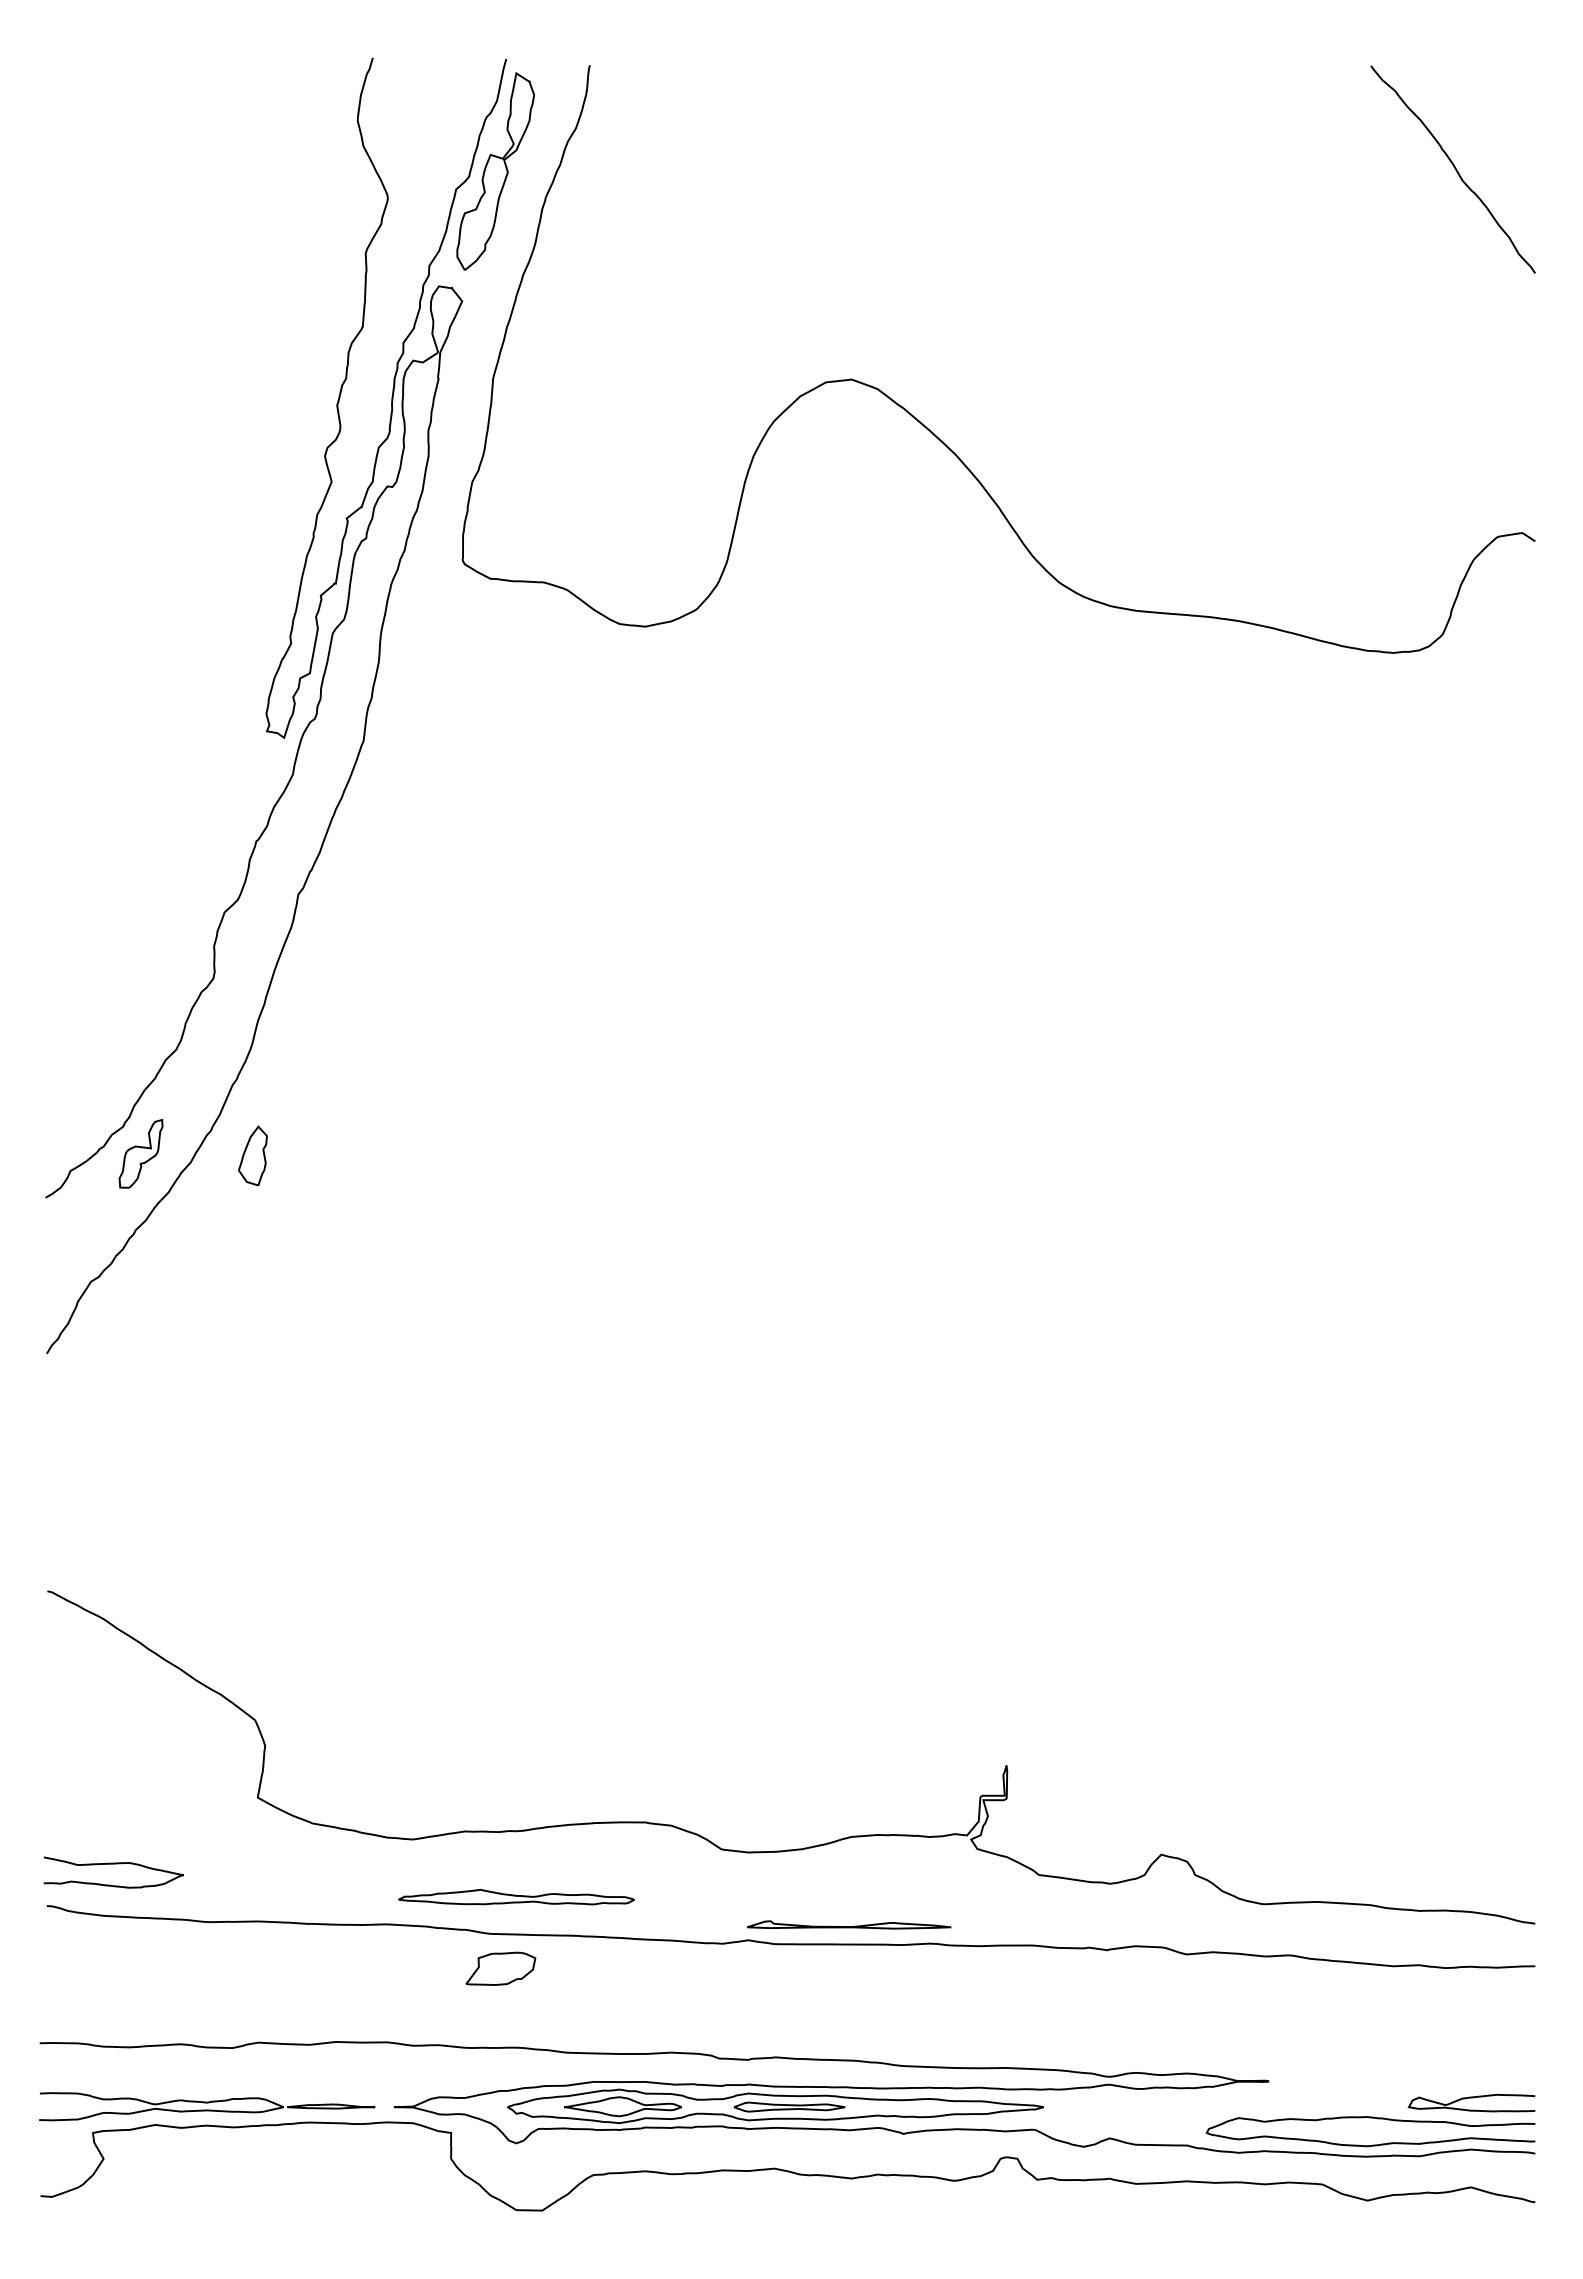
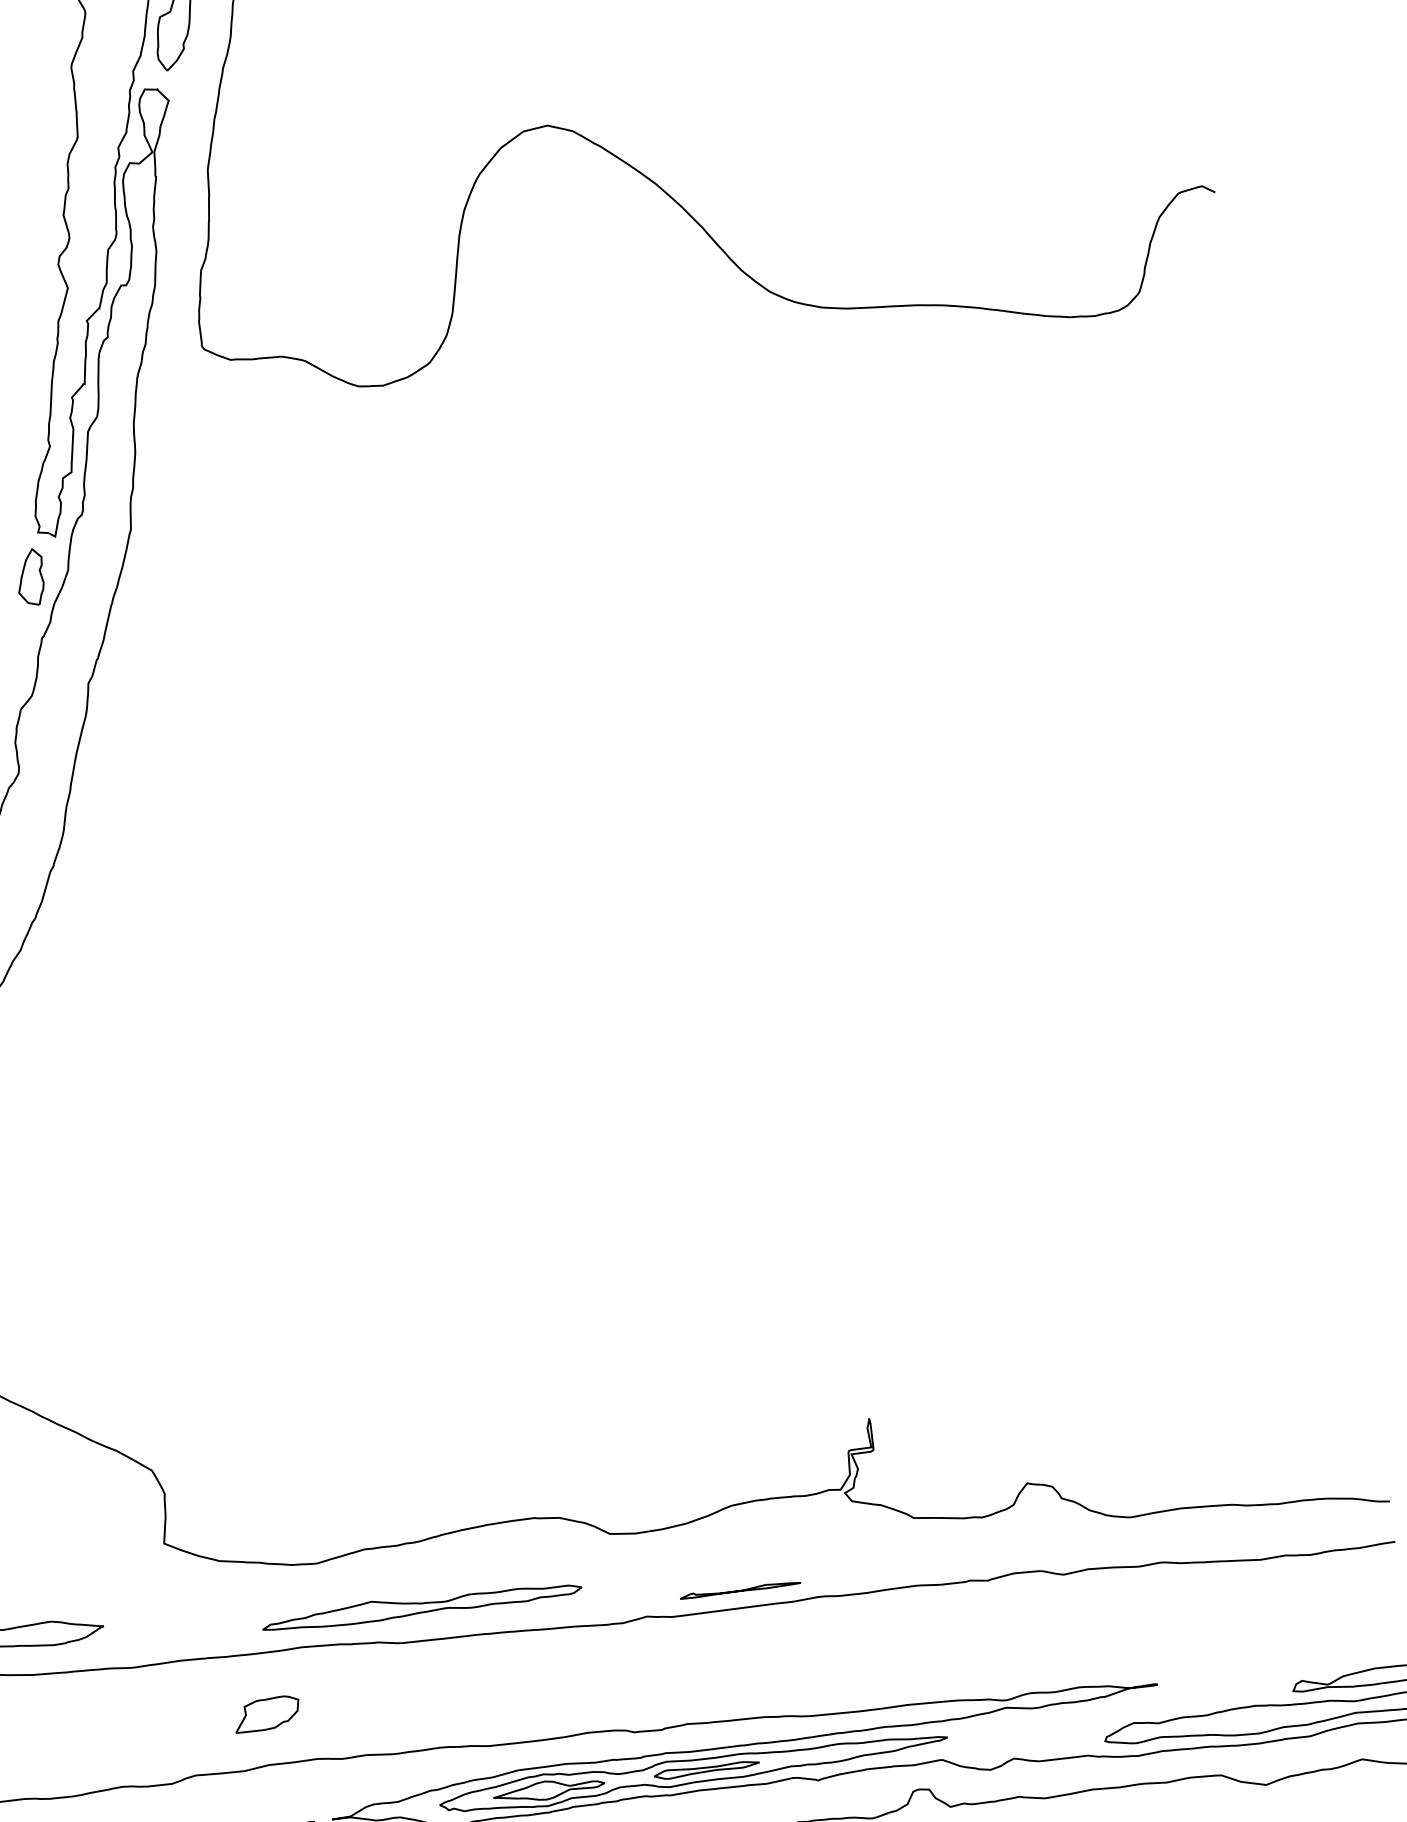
part: (252, 1155) -> (30, 577), moved
part: (516, 1896) -> (421, 1604), size x1.43
part: (849, 1925) -> (740, 1589), size x0.62
part: (500, 1968) -> (266, 1713), moved

